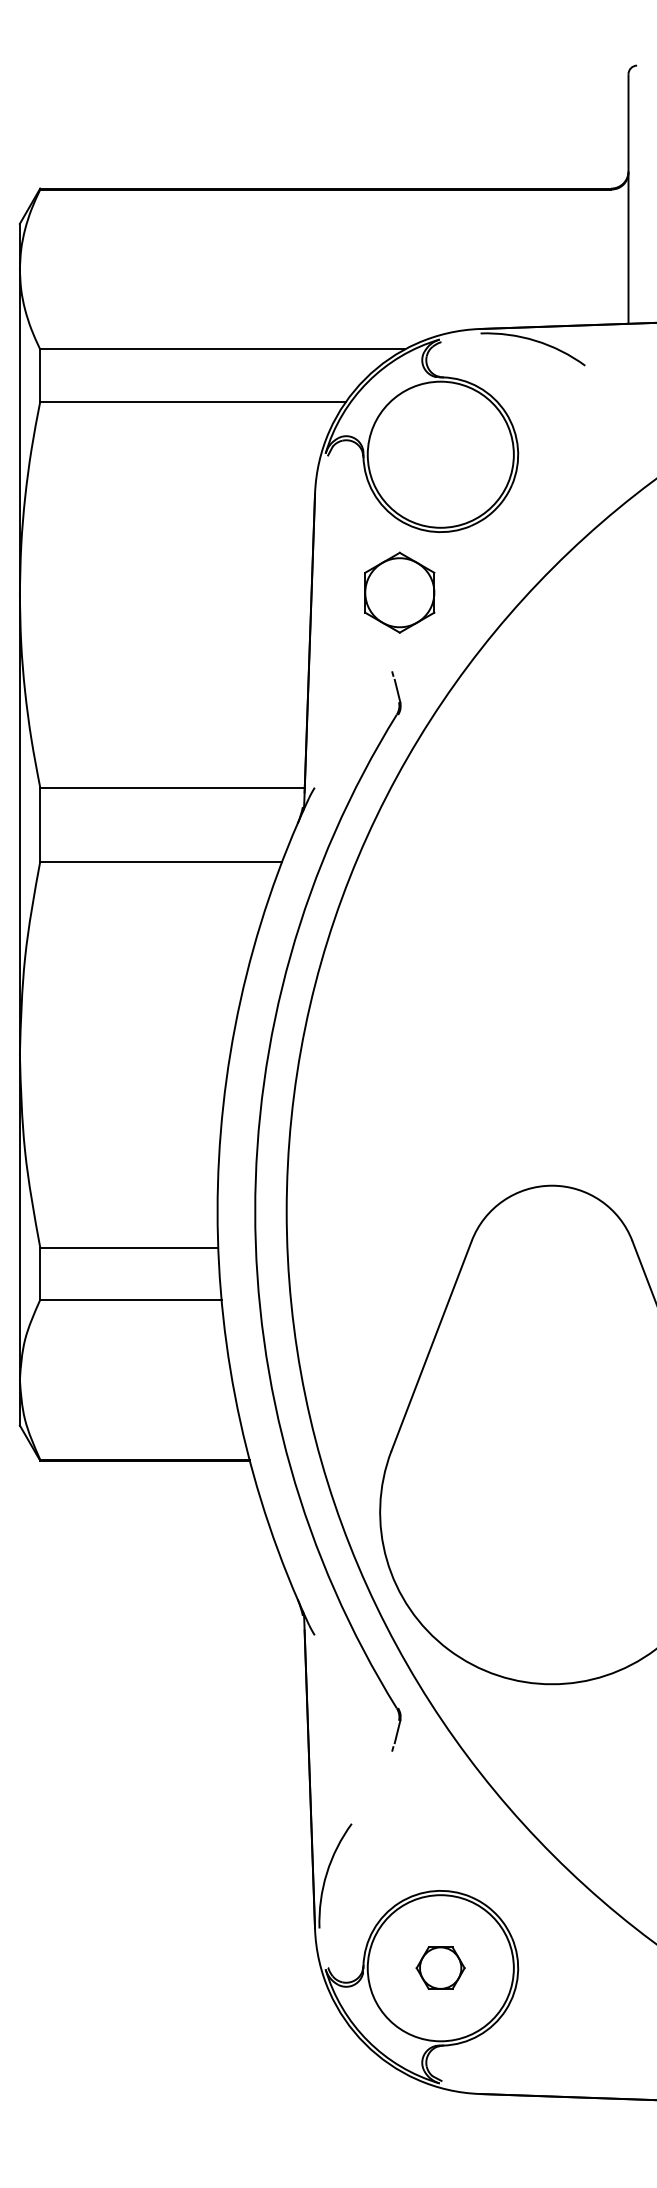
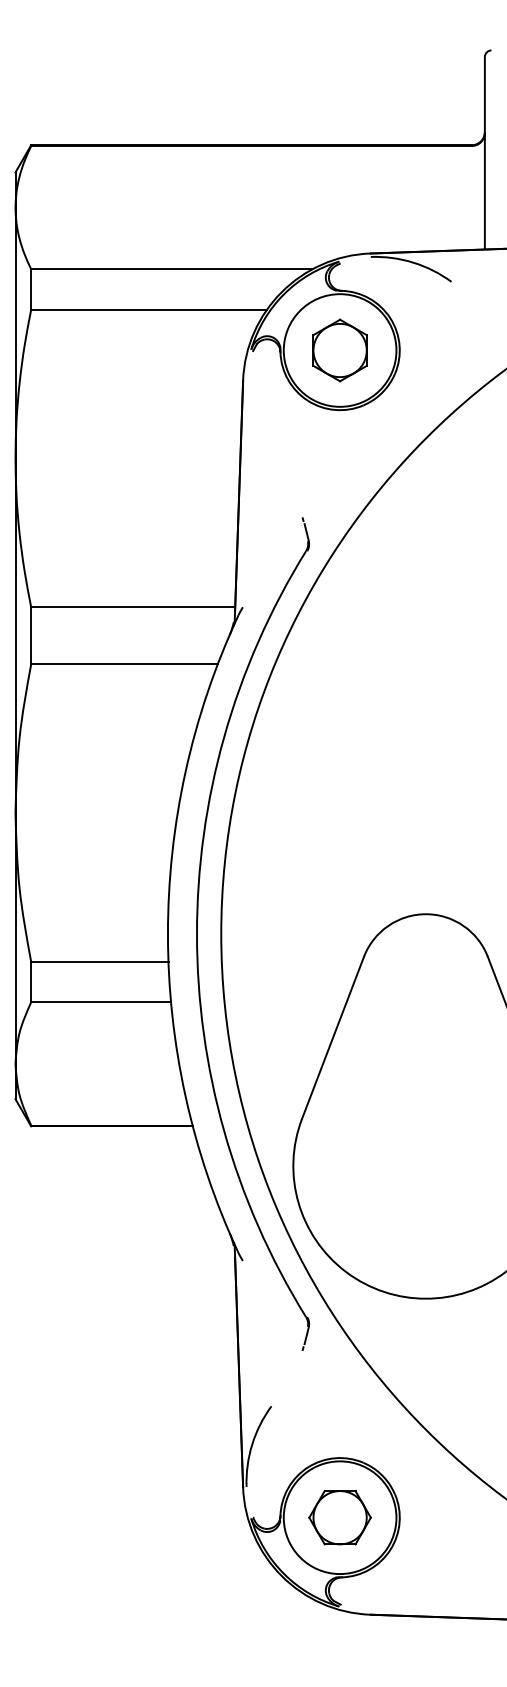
part: (399, 592) -> (339, 350), moved
part: (440, 1967) -> (339, 1517), size x1.67

